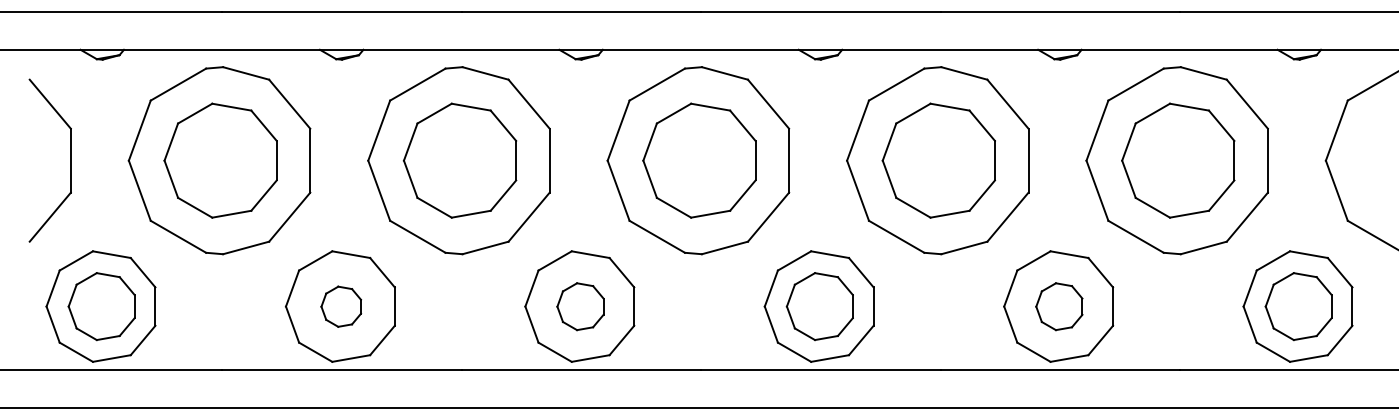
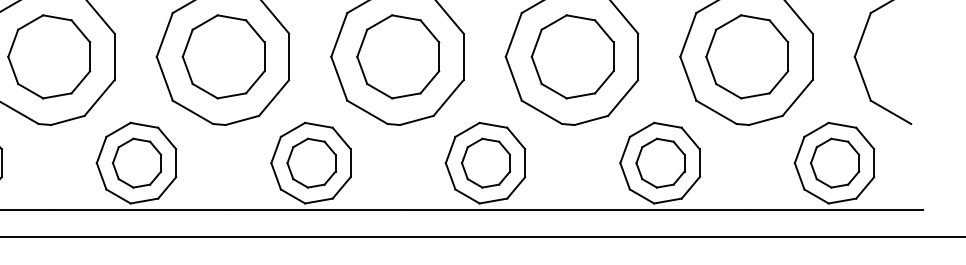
part: (341, 306) -> (137, 163), size x1.67
part: (580, 306) -> (311, 163), size x1.43
part: (1059, 306) -> (660, 163), size x1.43

